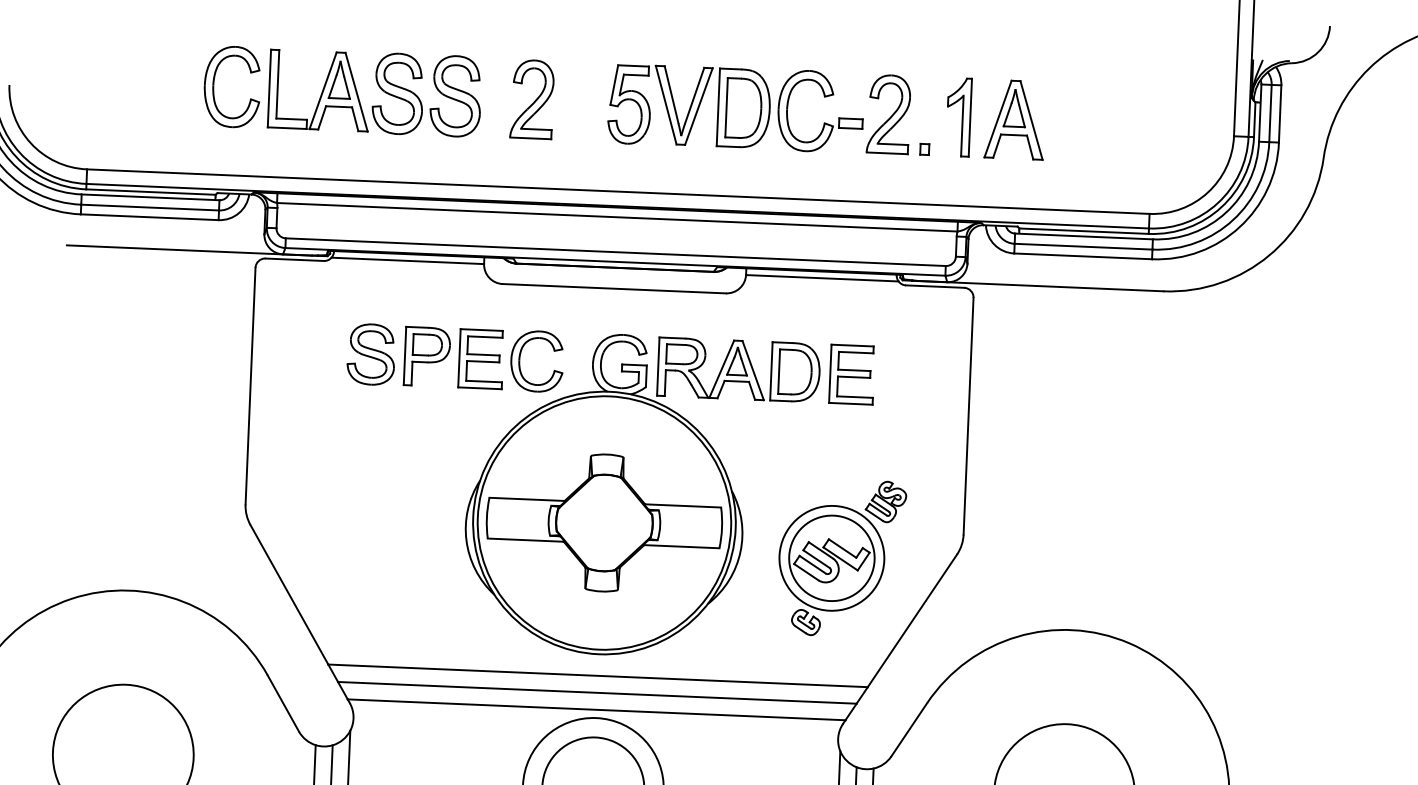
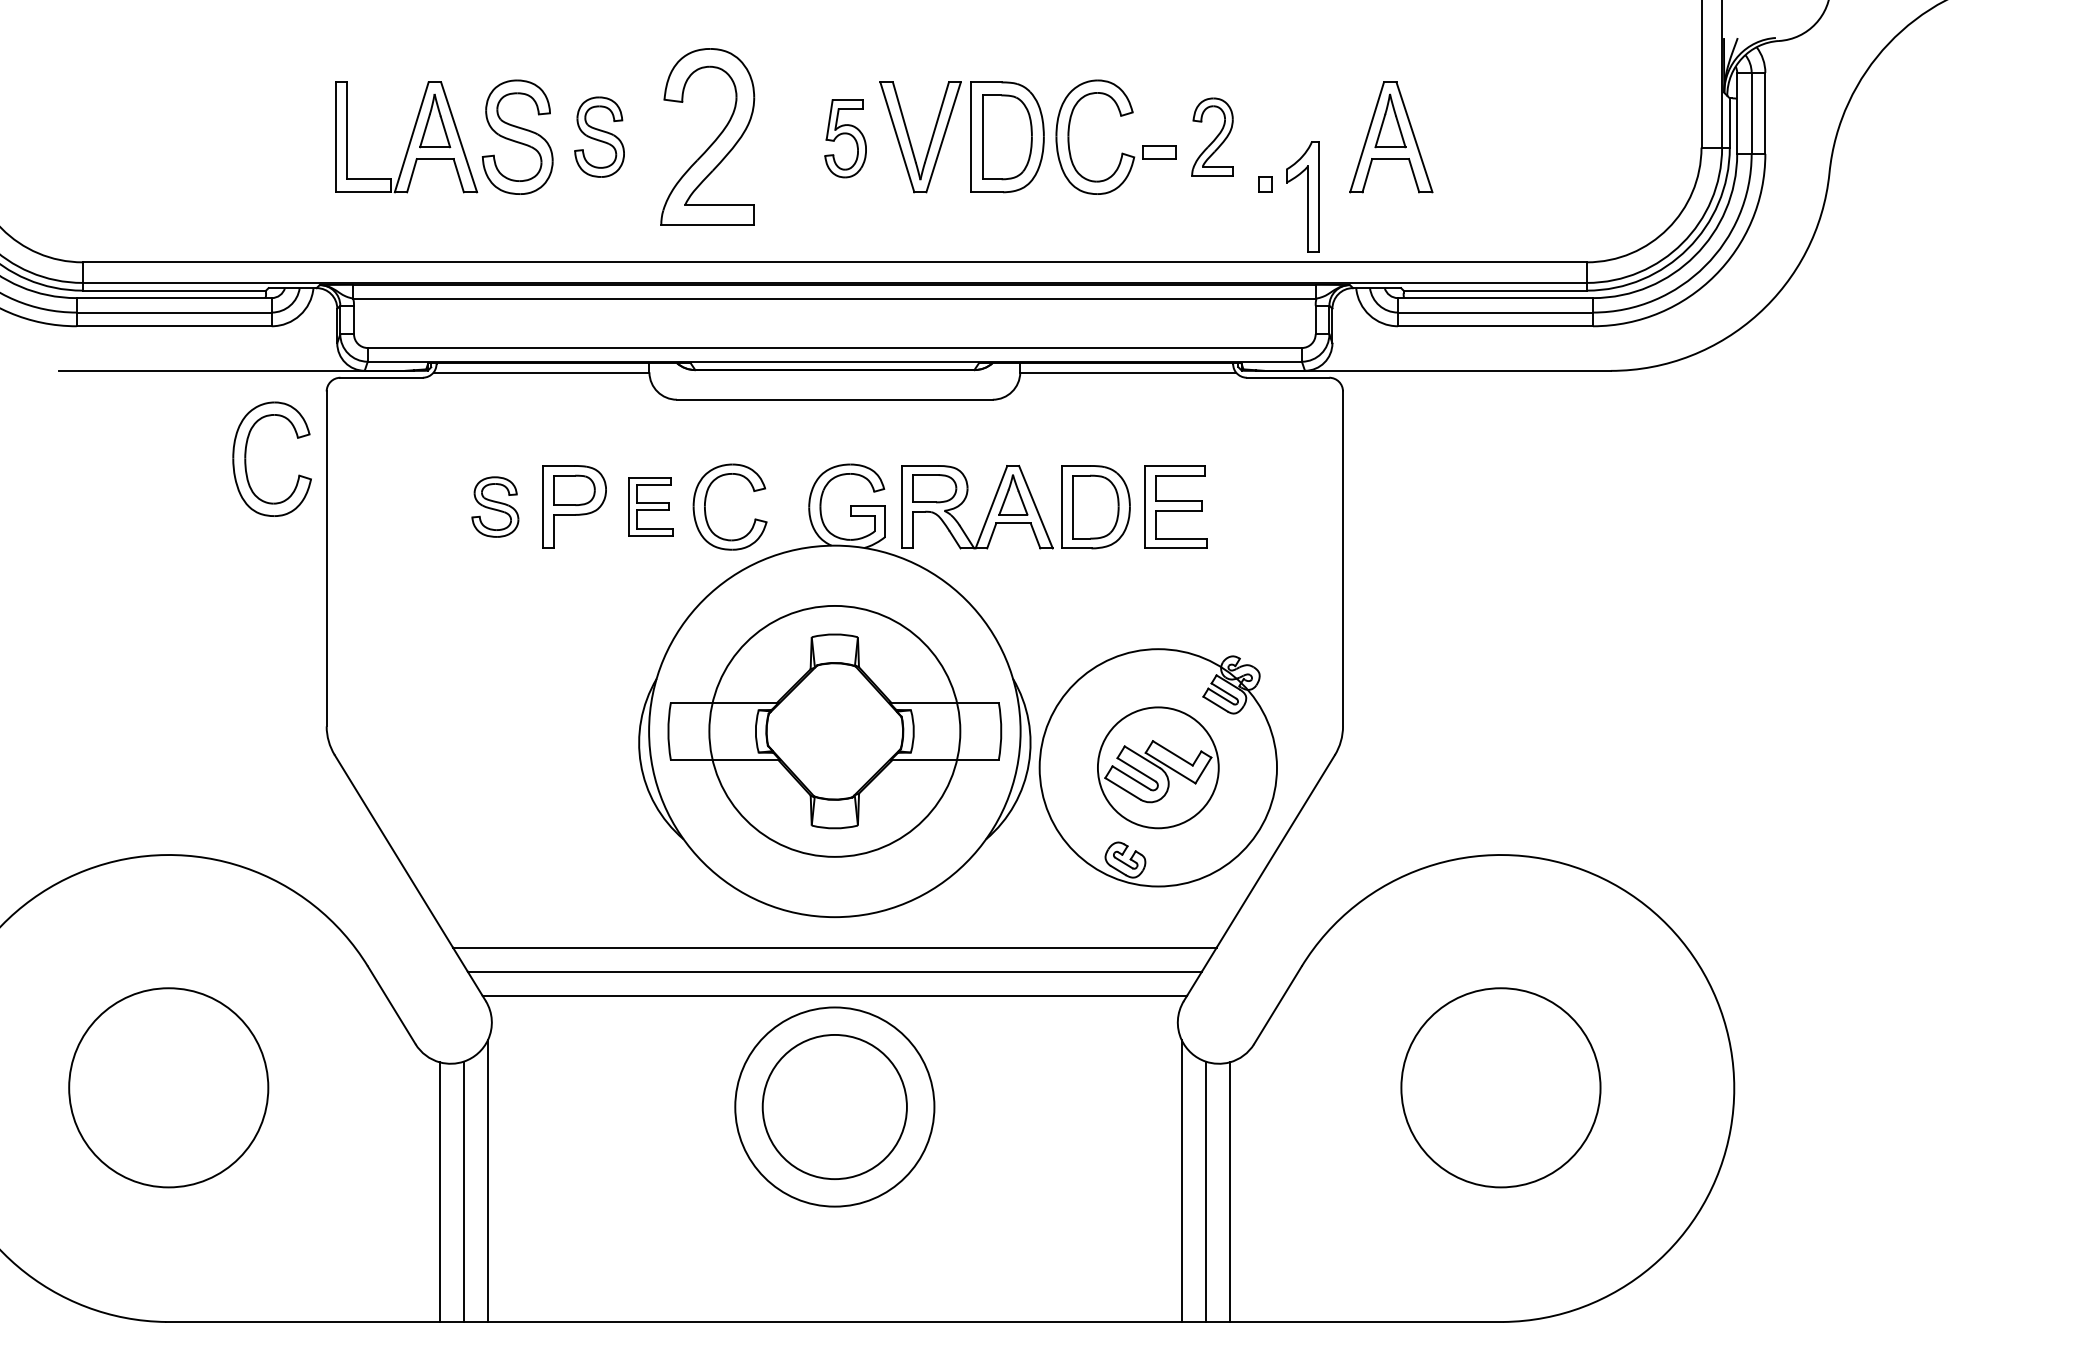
part: (214, 85) -> (246, 458), moved
part: (455, 95) -> (599, 136), size x0.7
part: (532, 98) -> (707, 136), size x1.6
part: (629, 104) -> (845, 138), size x0.7
part: (888, 113) -> (1212, 136), size x0.7
part: (958, 116) -> (1302, 196), moved
part: (371, 354) -> (495, 506), size x0.7
part: (480, 358) -> (650, 506), size x0.7
circle: (604, 523) -> (834, 731), size x0.7
circle: (832, 558) -> (1158, 767), size x1.6

